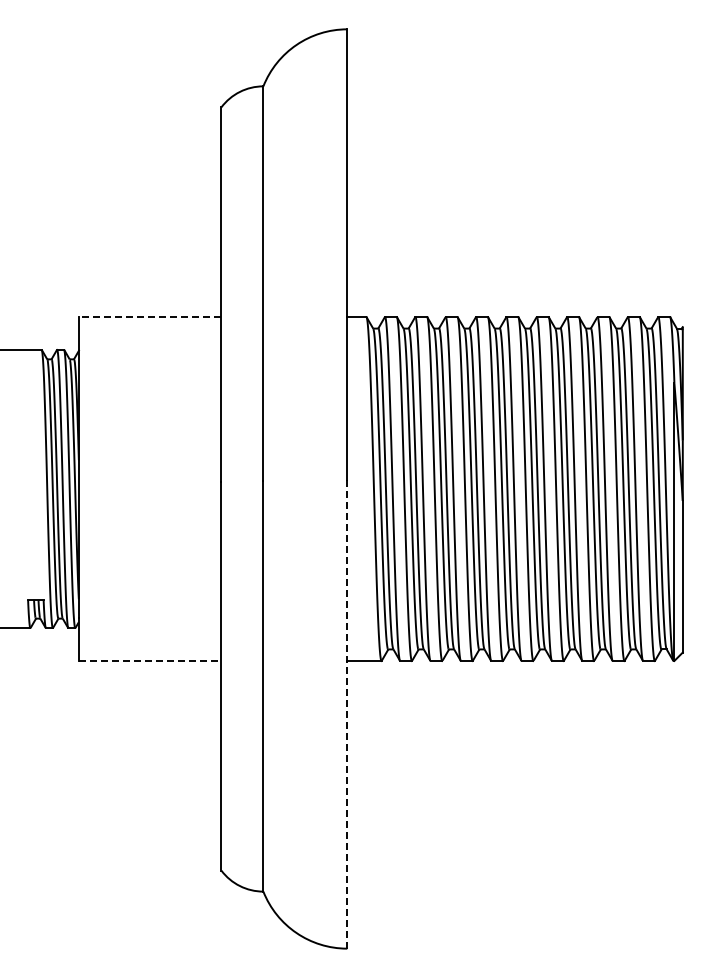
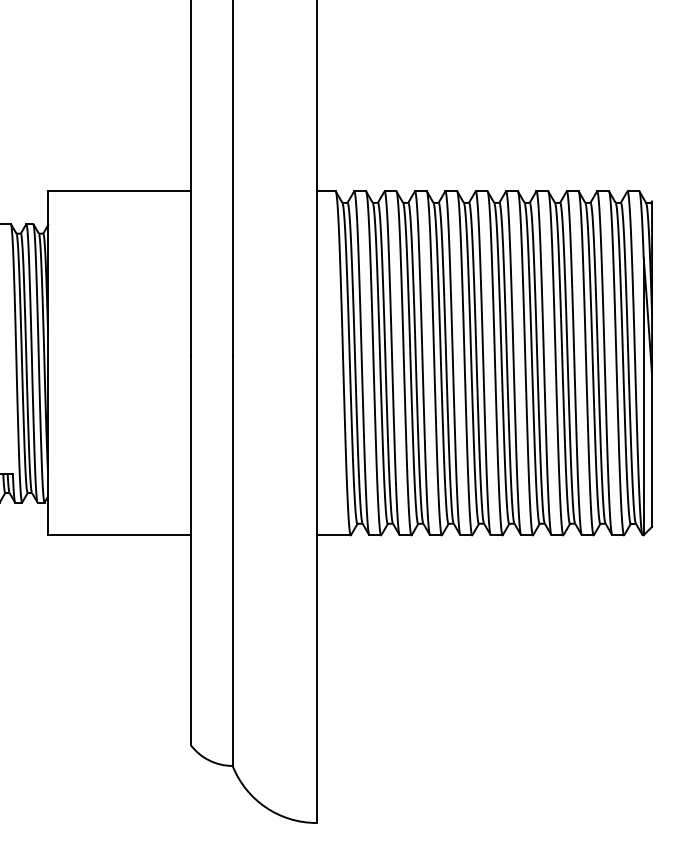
line: (149, 317) -> (118, 191), dashed -> solid
line: (150, 660) -> (119, 534), dashed -> solid
line: (347, 714) -> (316, 588), dashed -> solid

